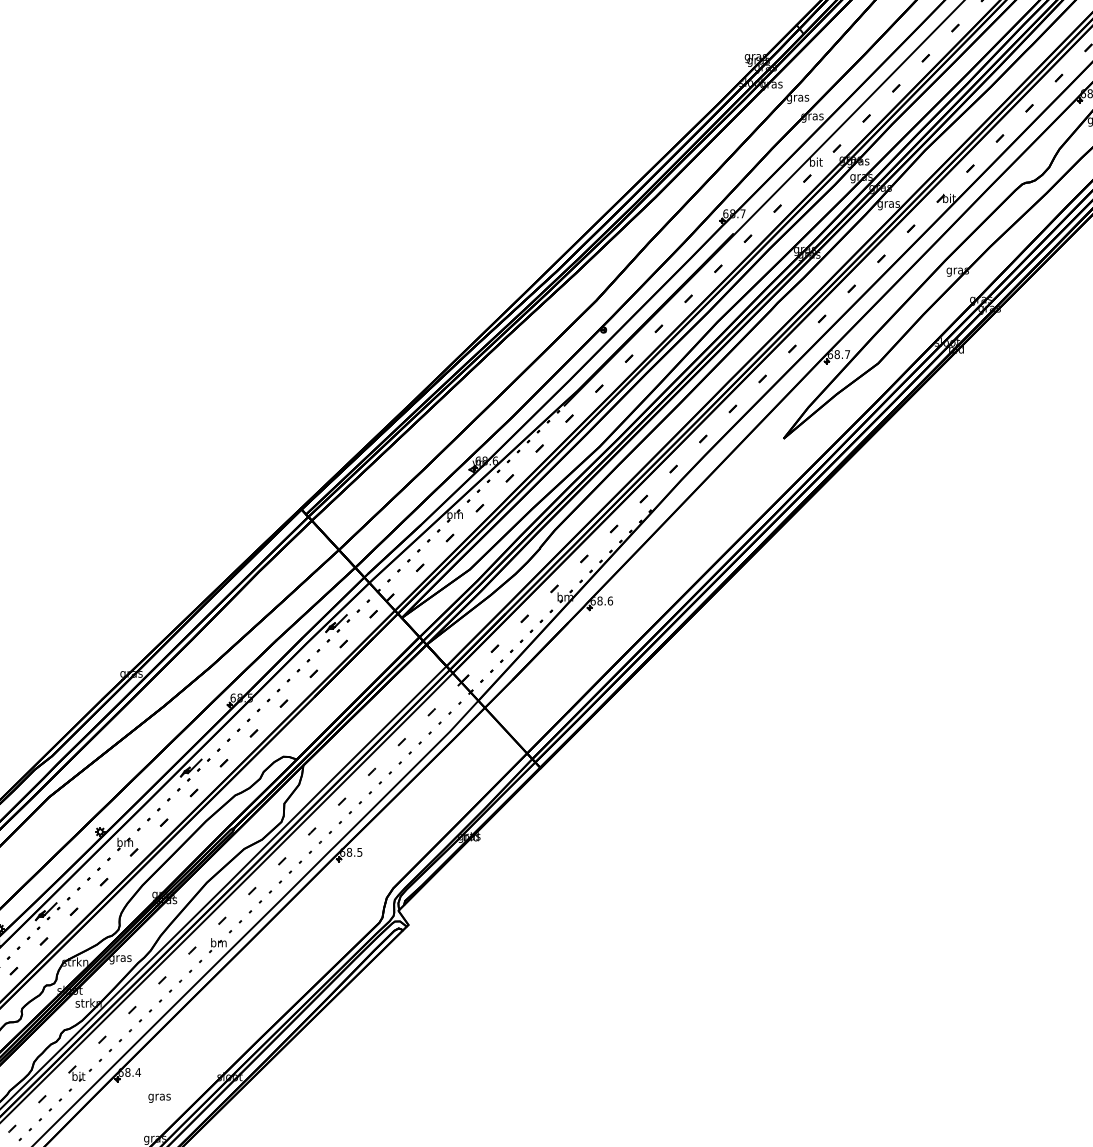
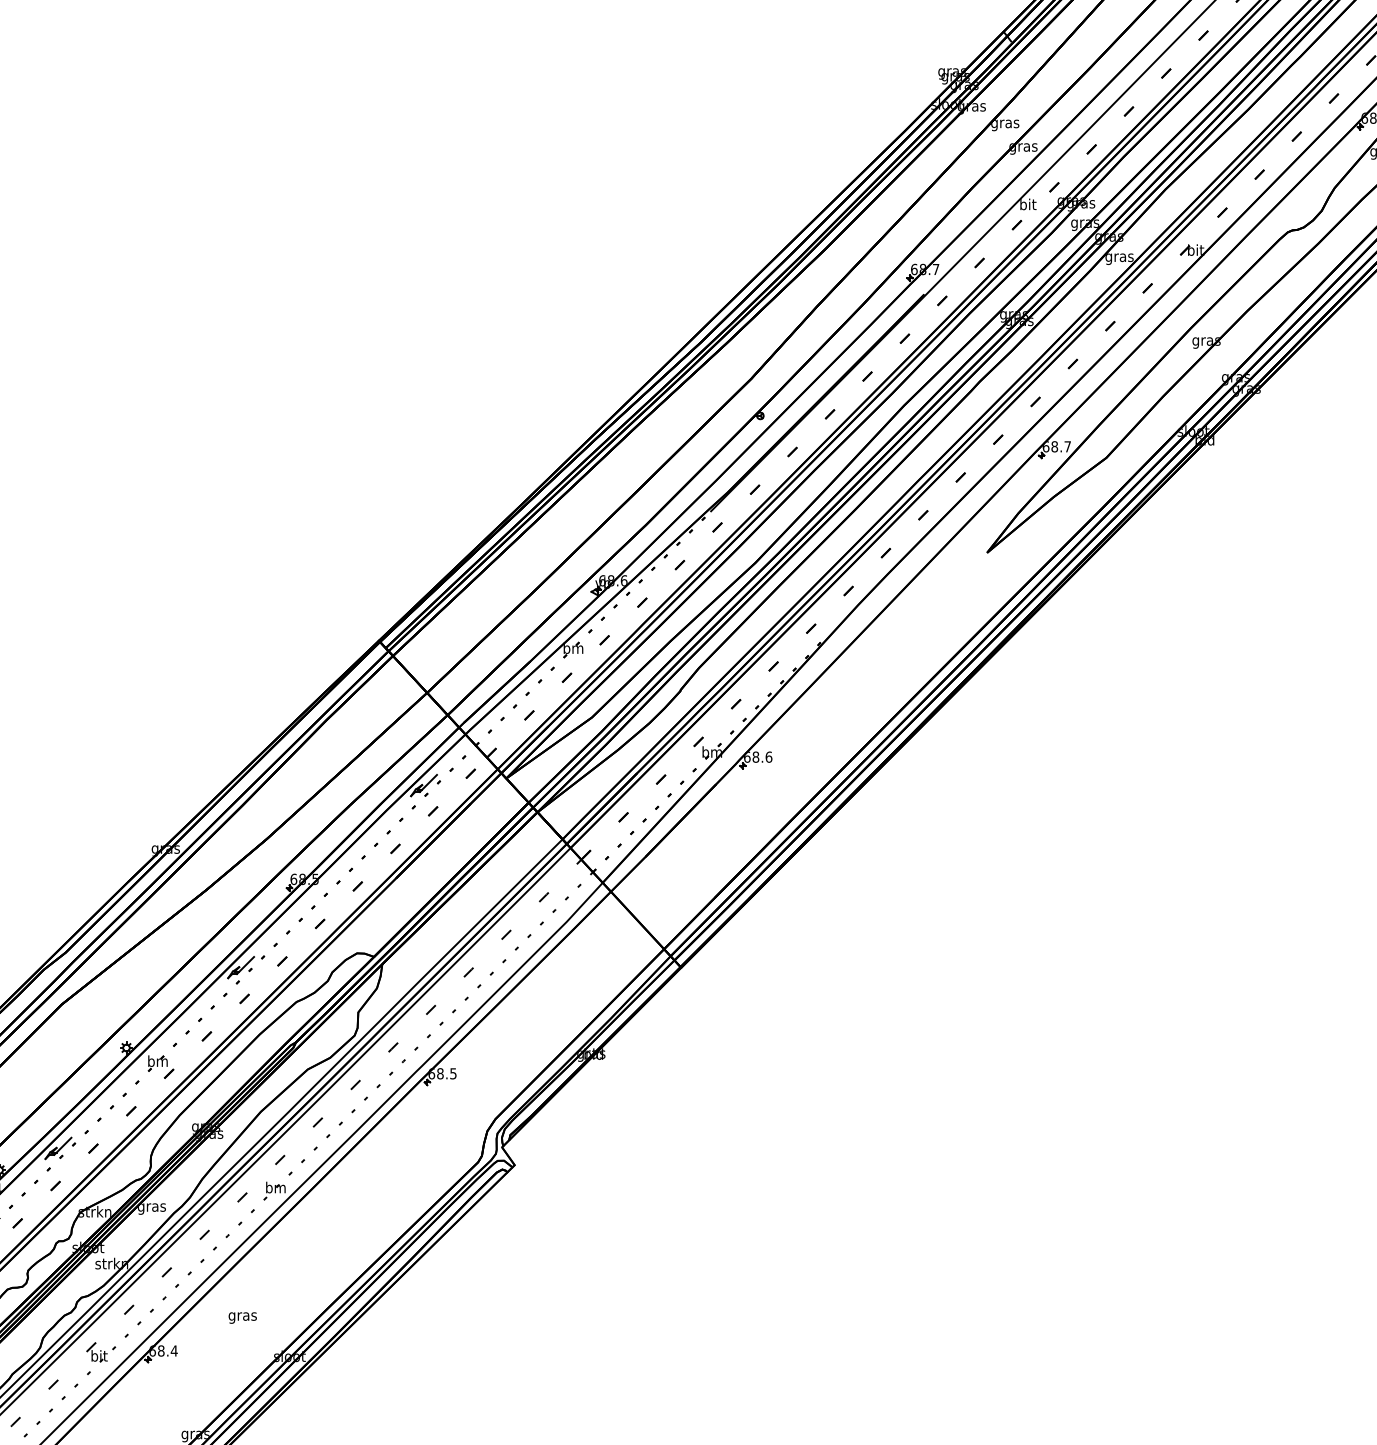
text: (159, 1097) -> (242, 1316), moved

